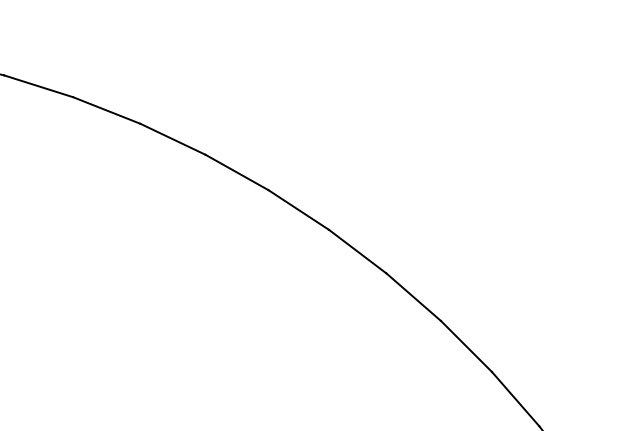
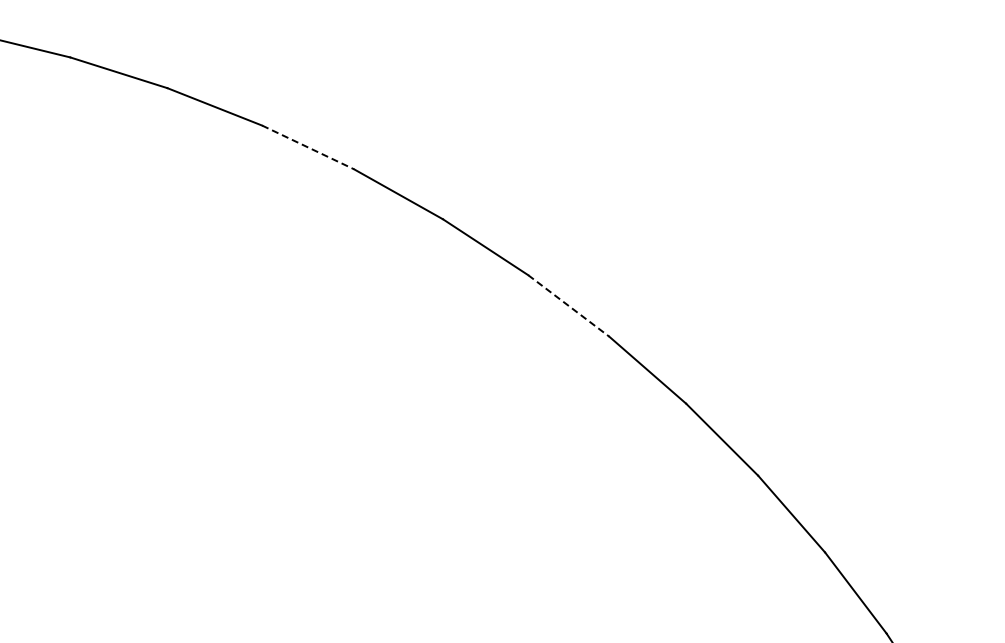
line: (173, 139) -> (308, 147), solid -> dashed
line: (357, 251) -> (568, 305), solid -> dashed

